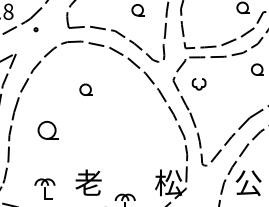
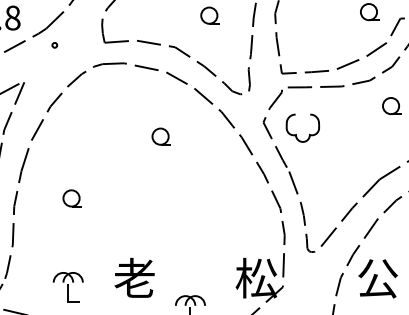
part: (198, 84) -> (301, 128), size x1.67
part: (85, 89) -> (160, 136), moved
part: (46, 130) -> (70, 198), size x0.62

